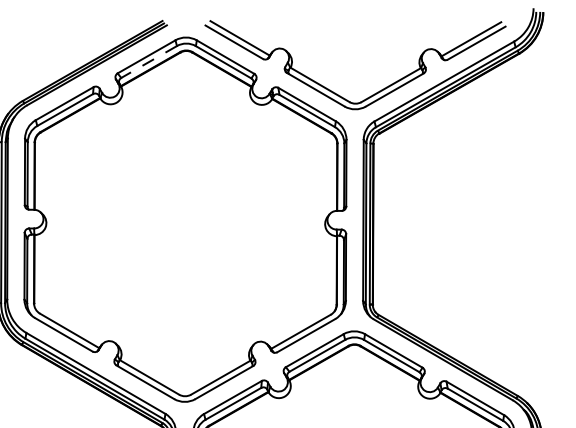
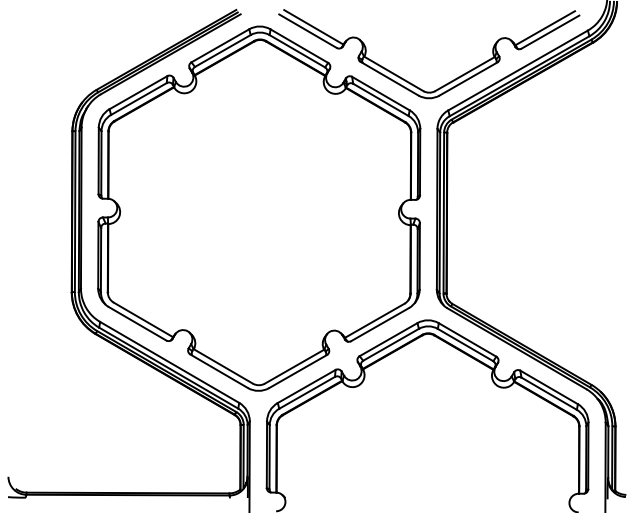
line: (148, 62) -> (222, 51), dashed -> solid

